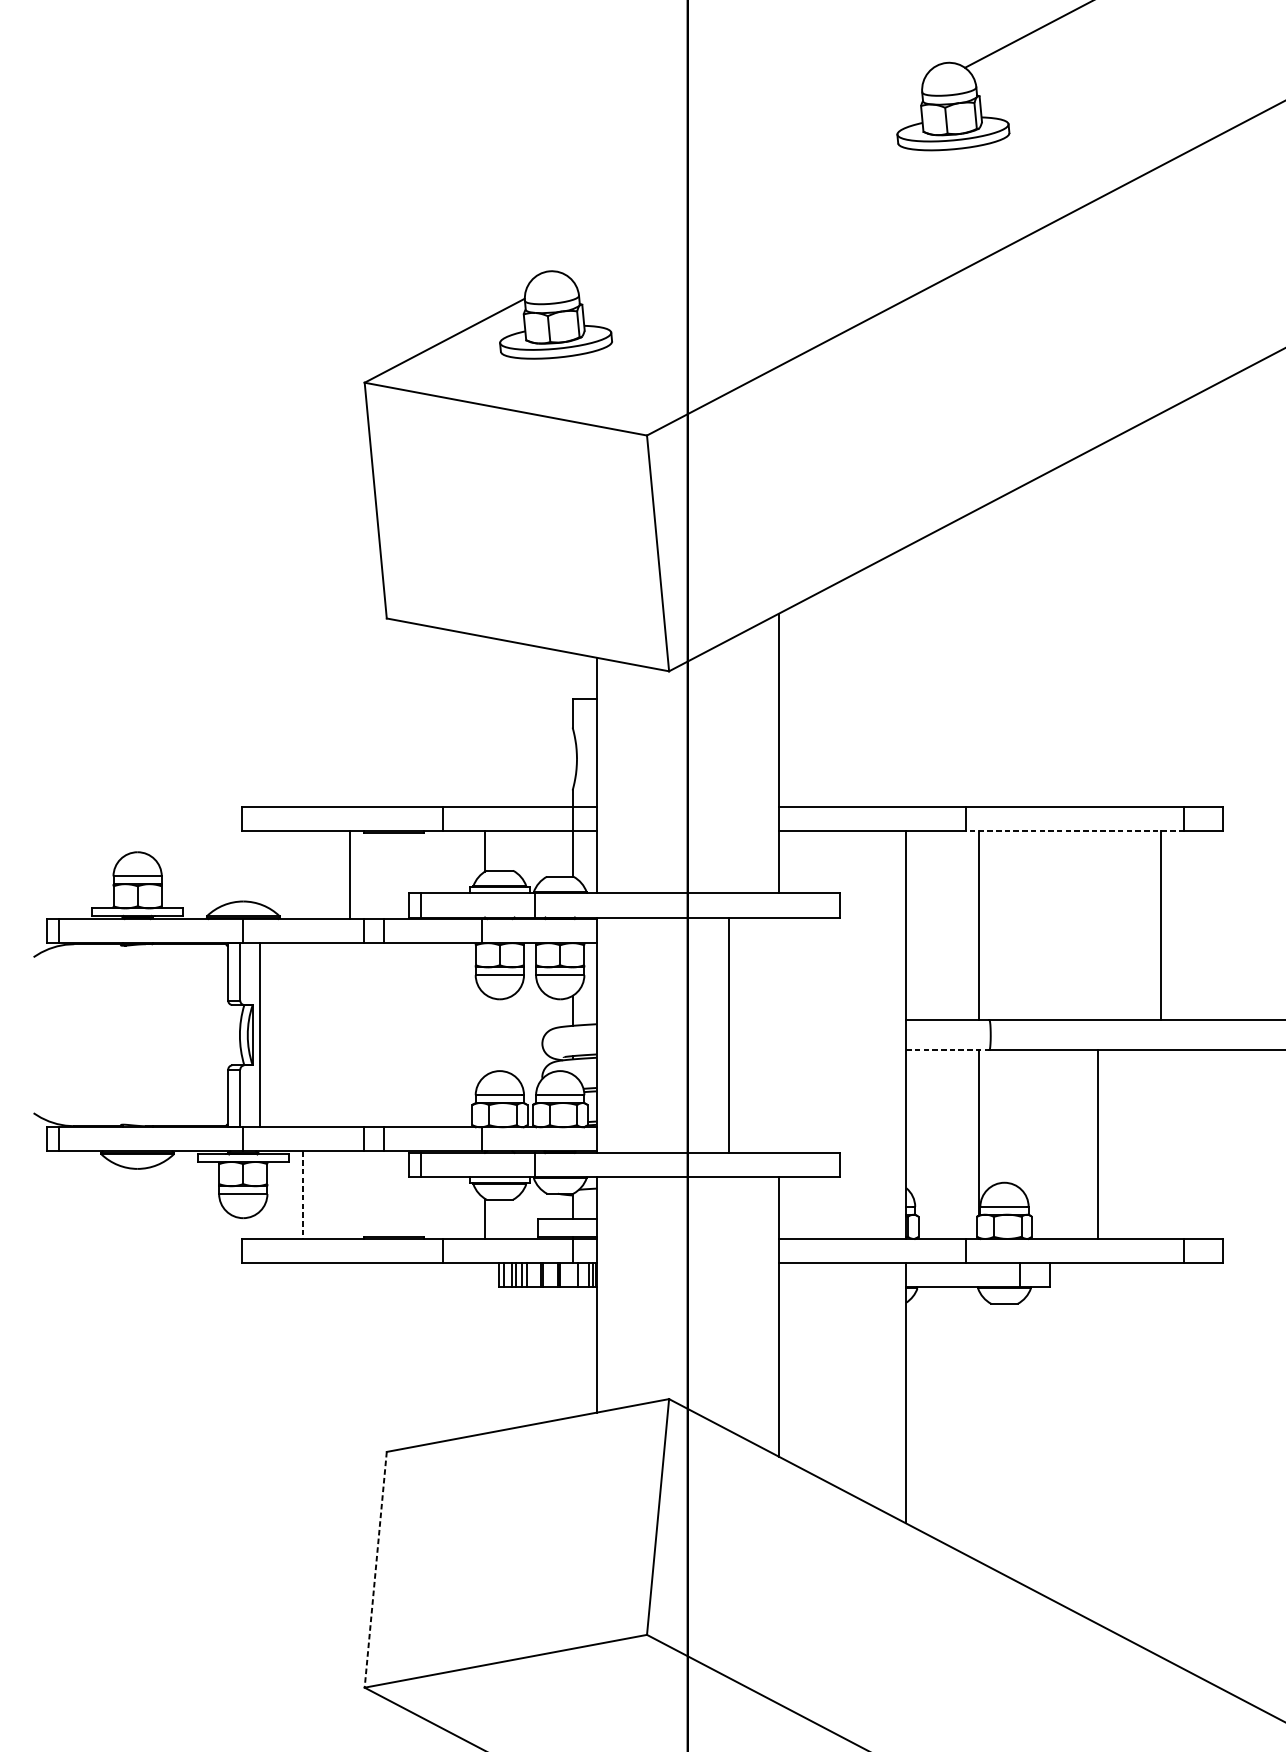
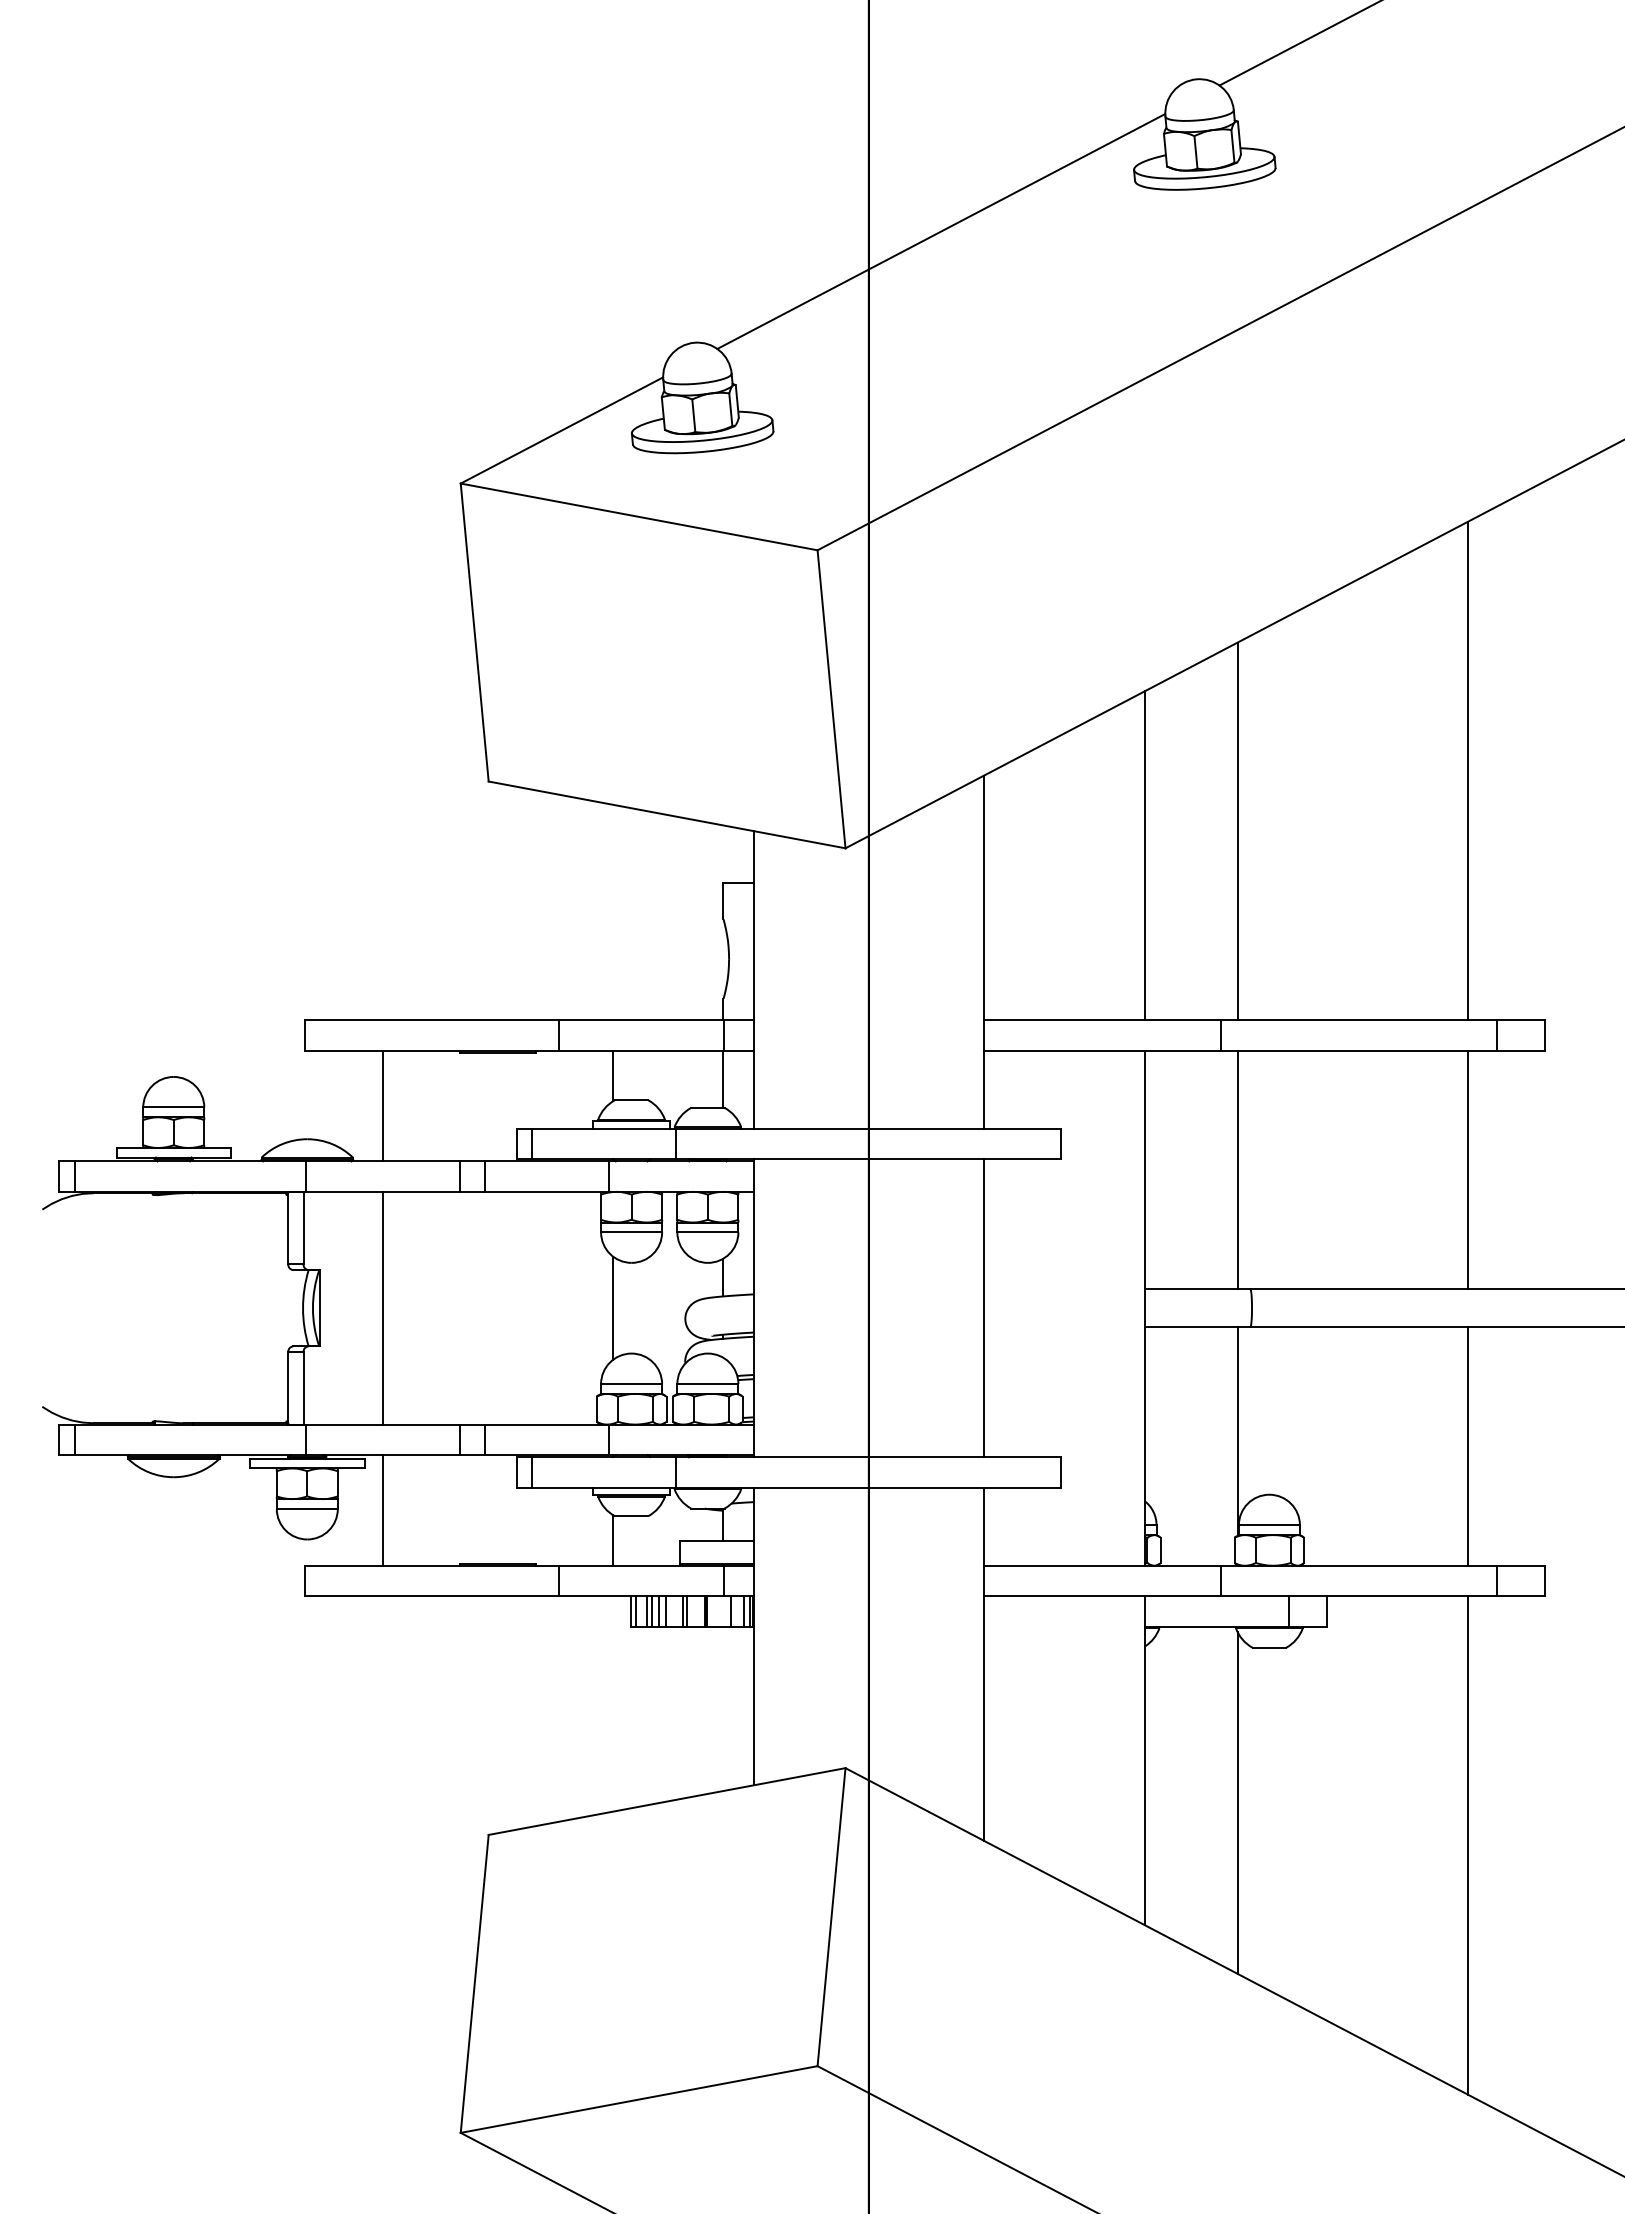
line: (745, 183) -> (941, 231), added
line: (1161, 609) -> (1467, 770), added
line: (979, 658) -> (1237, 831), added
line: (906, 677) -> (1145, 855), added
line: (1074, 831) -> (1358, 1050), dashed -> solid
line: (350, 874) -> (383, 1105), moved
line: (260, 1034) -> (383, 1307), moved
line: (485, 1034) -> (613, 1307), added
line: (728, 1035) -> (983, 1308), moved
line: (947, 1050) -> (1197, 1327), dashed -> solid
line: (1097, 1144) -> (1467, 1446), moved
line: (303, 1195) -> (383, 1510), dashed -> solid
line: (979, 1426) -> (1237, 1802), added
line: (1161, 1460) -> (1467, 1845), added
line: (375, 1569) -> (474, 1983), dashed -> solid

